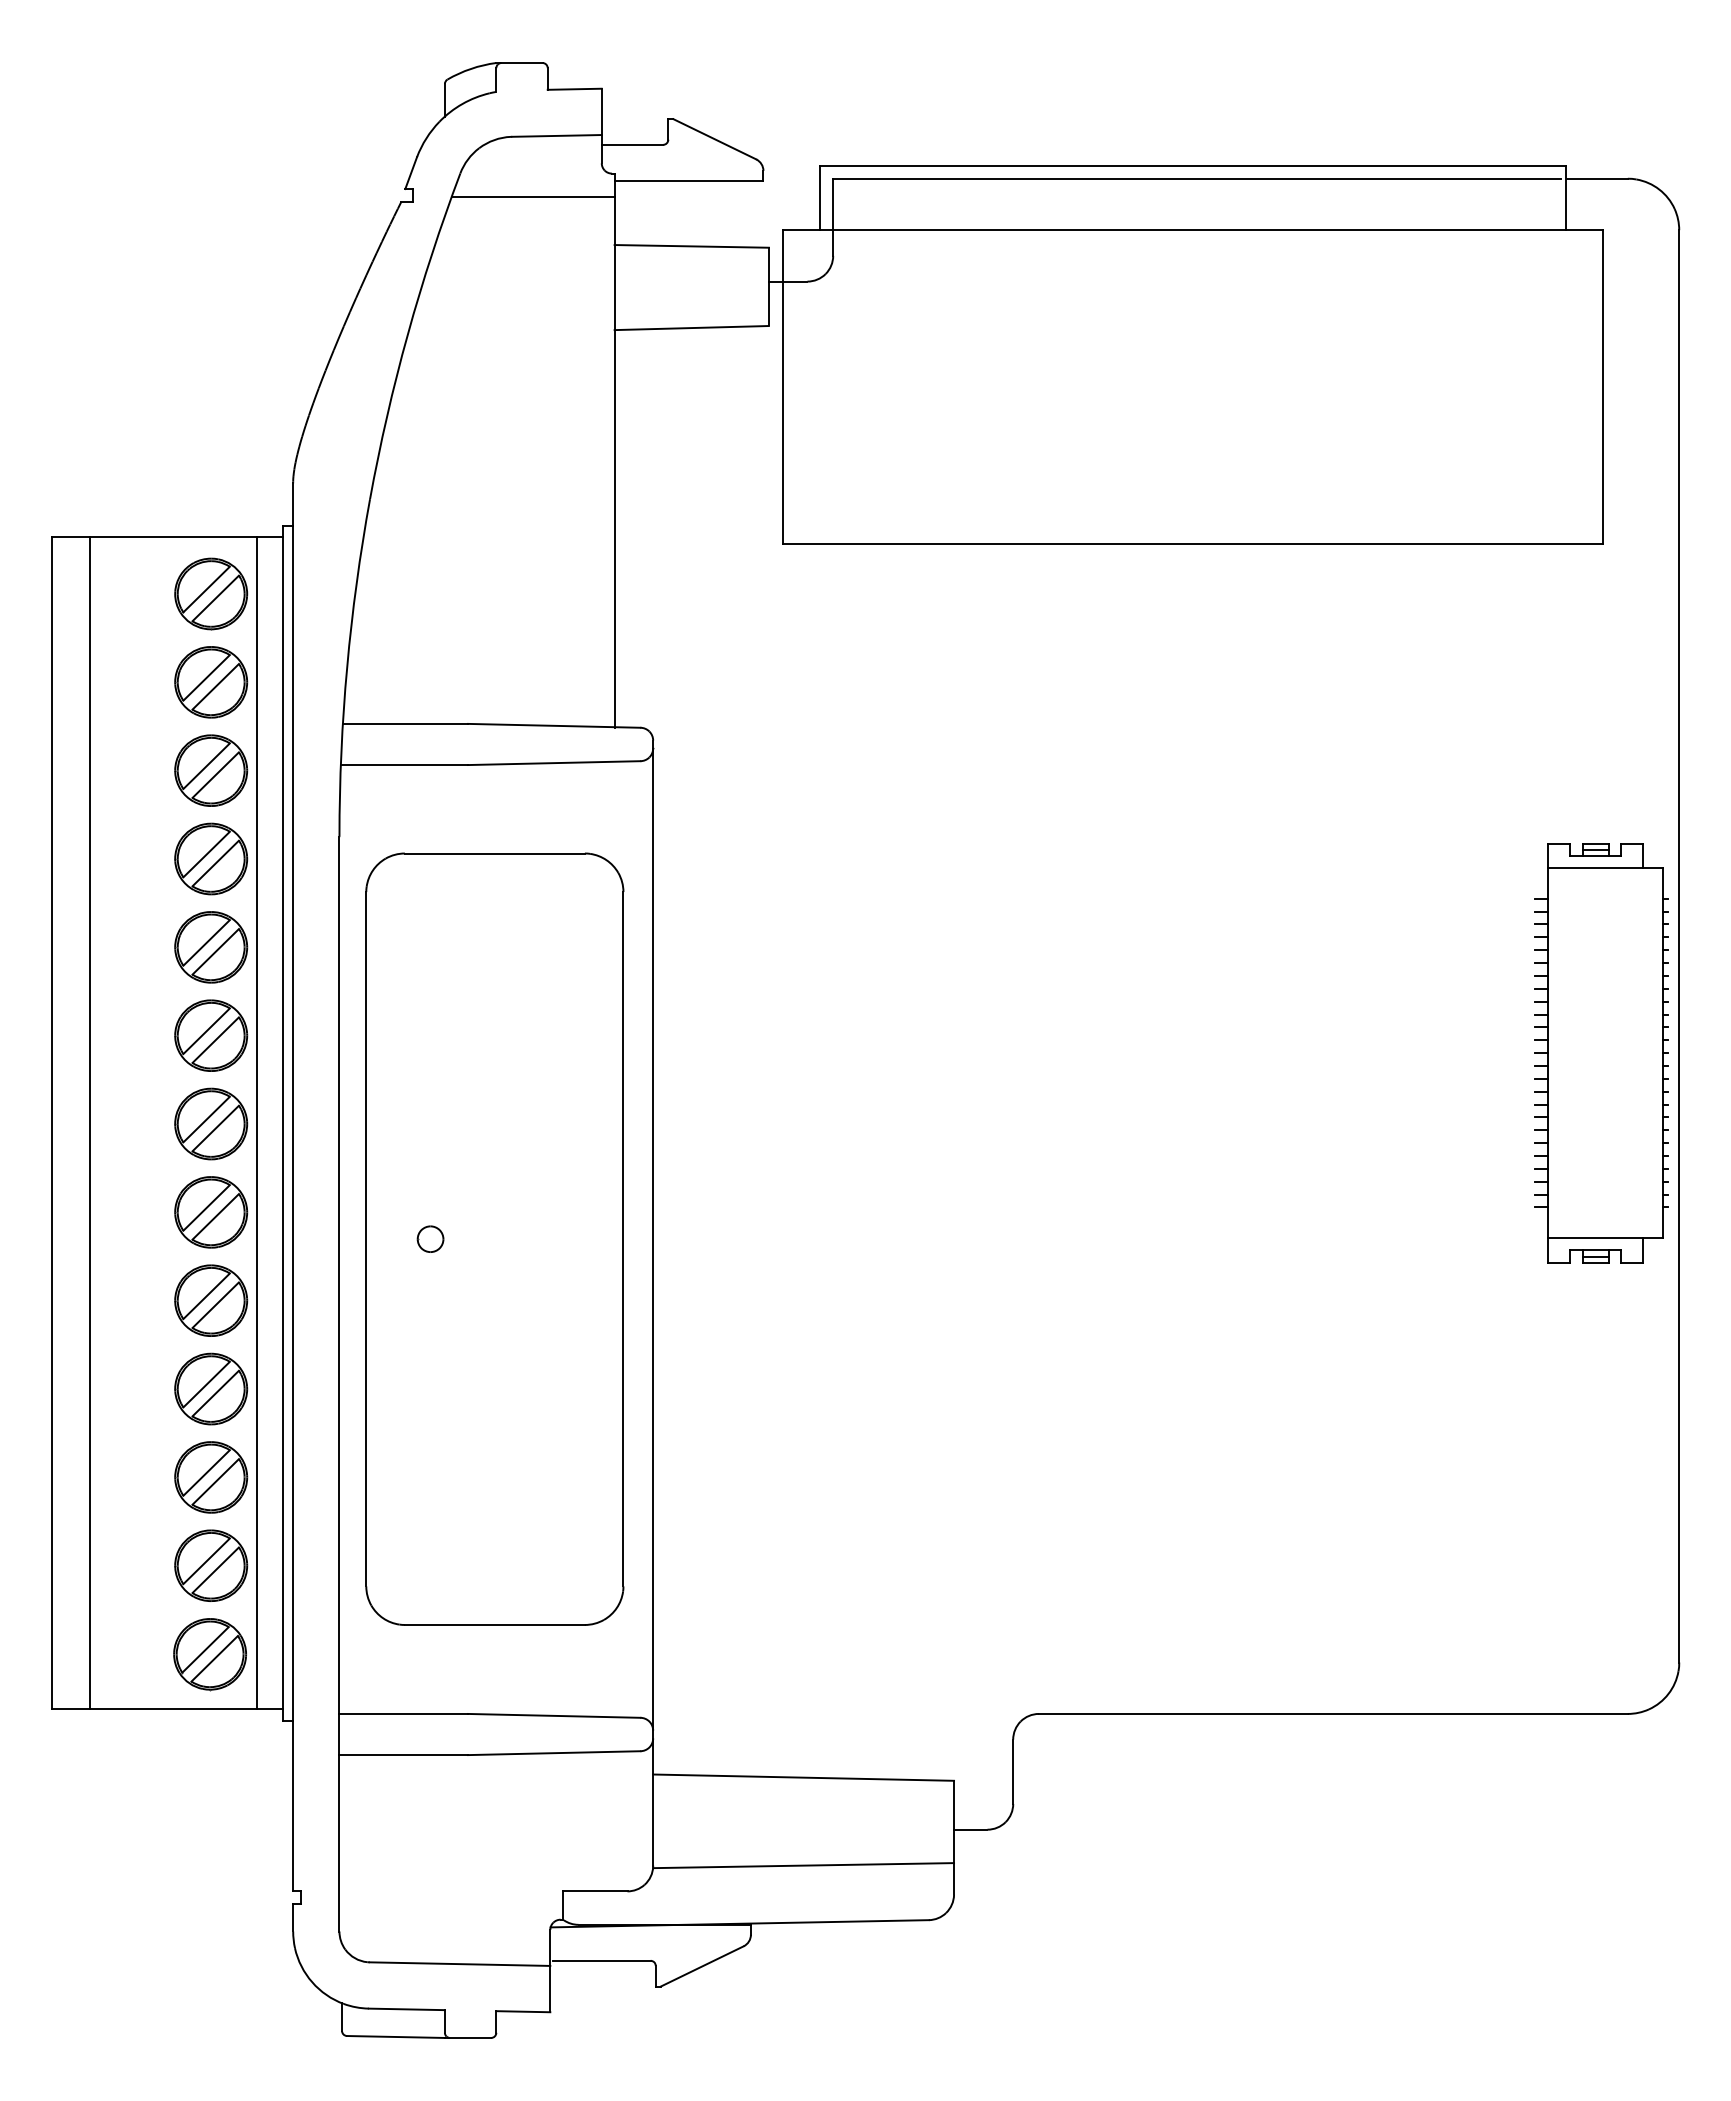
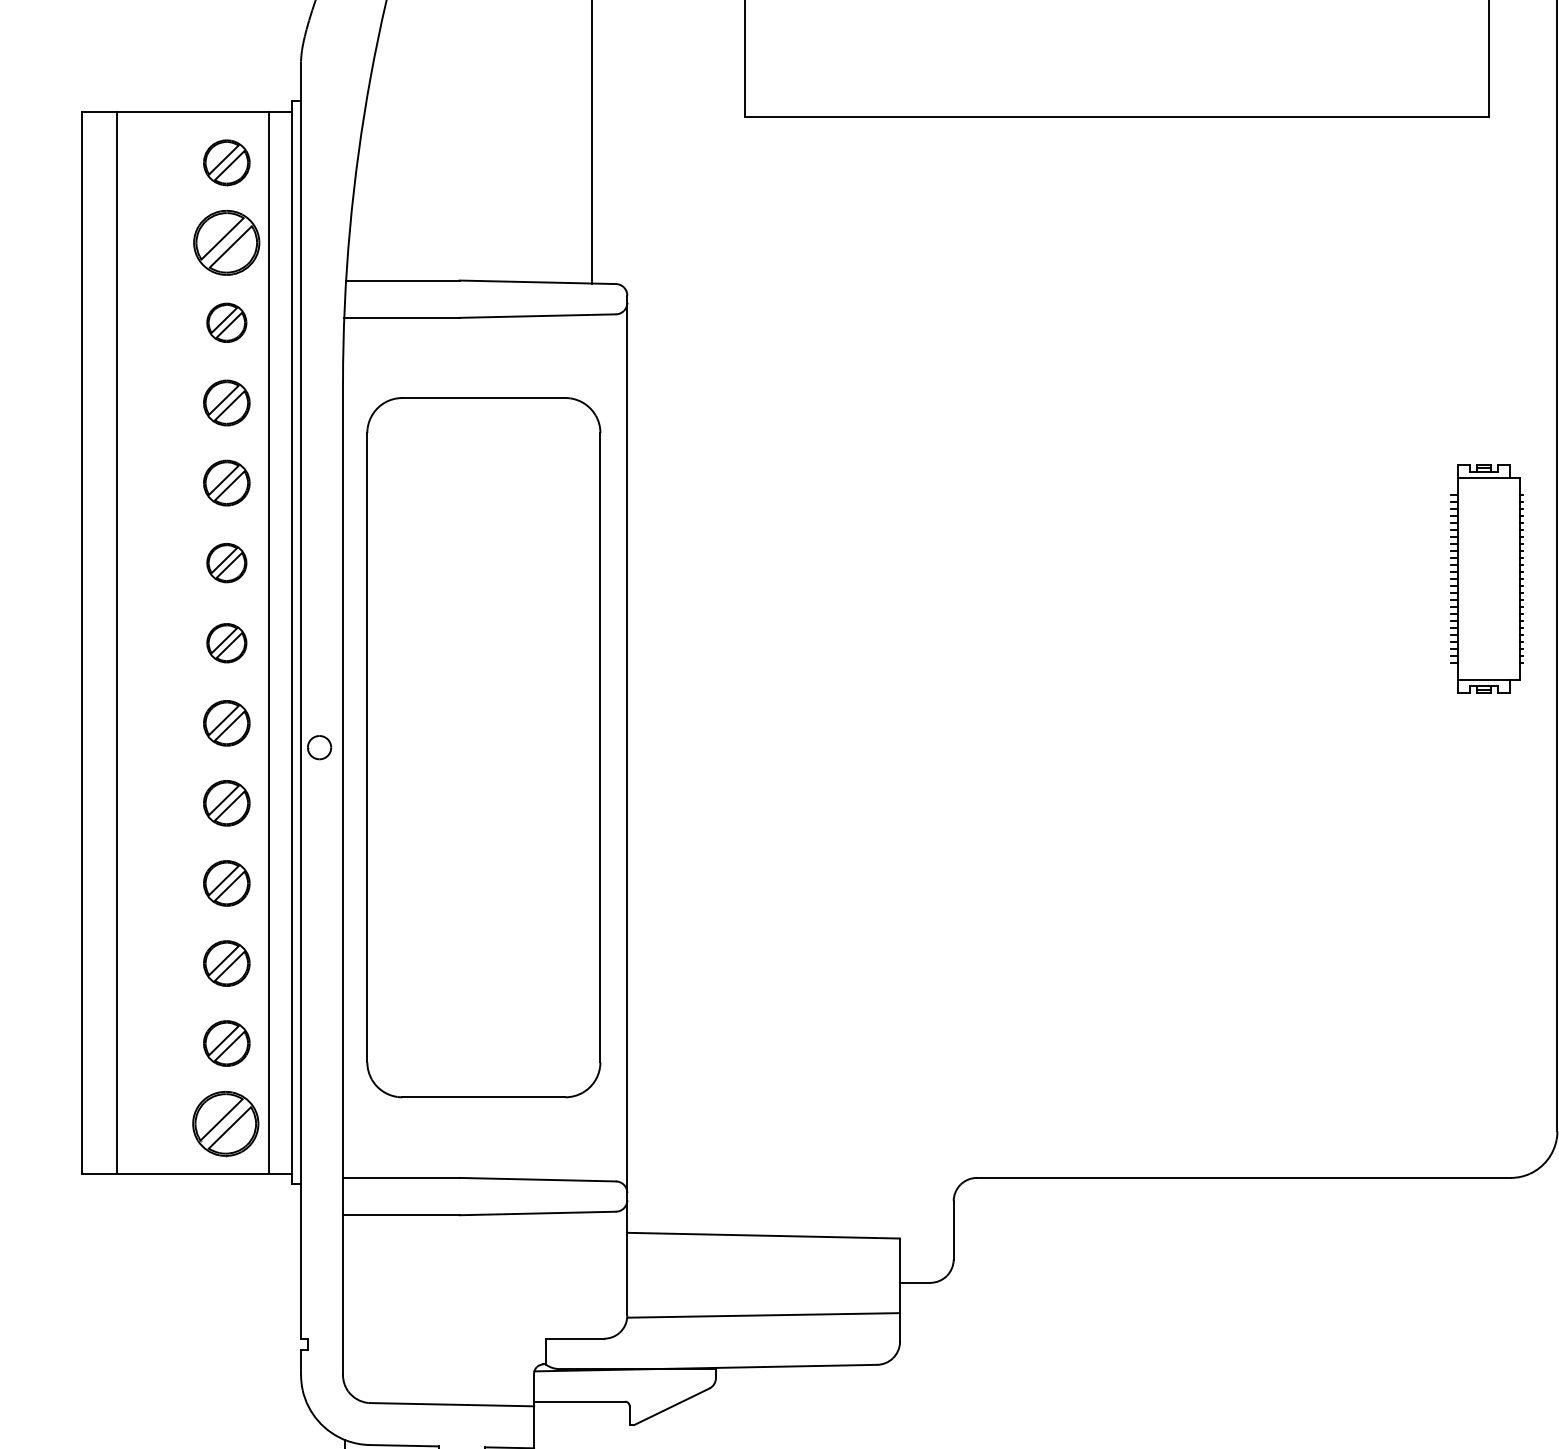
part: (211, 593) -> (227, 162), size x0.7
part: (211, 770) -> (227, 322), size x0.6
part: (211, 858) -> (227, 402), size x0.7
part: (211, 947) -> (227, 483), size x0.7
part: (211, 1035) -> (227, 562), size x0.6
part: (1601, 1053) -> (1486, 579), size x0.6
part: (211, 1123) -> (227, 642), size x0.6
part: (211, 1212) -> (227, 723), size x0.7
part: (430, 1238) -> (319, 746), moved
part: (211, 1300) -> (227, 803), size x0.7
part: (211, 1388) -> (227, 882), size x0.7
part: (211, 1477) -> (227, 963), size x0.7
part: (211, 1565) -> (227, 1043), size x0.7

